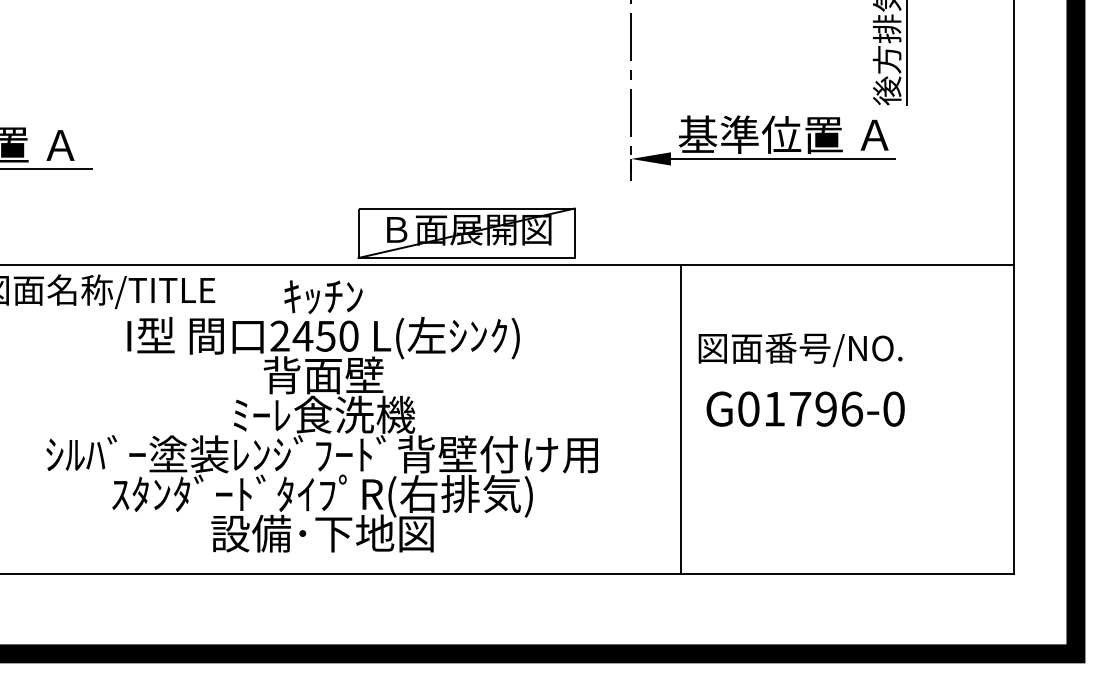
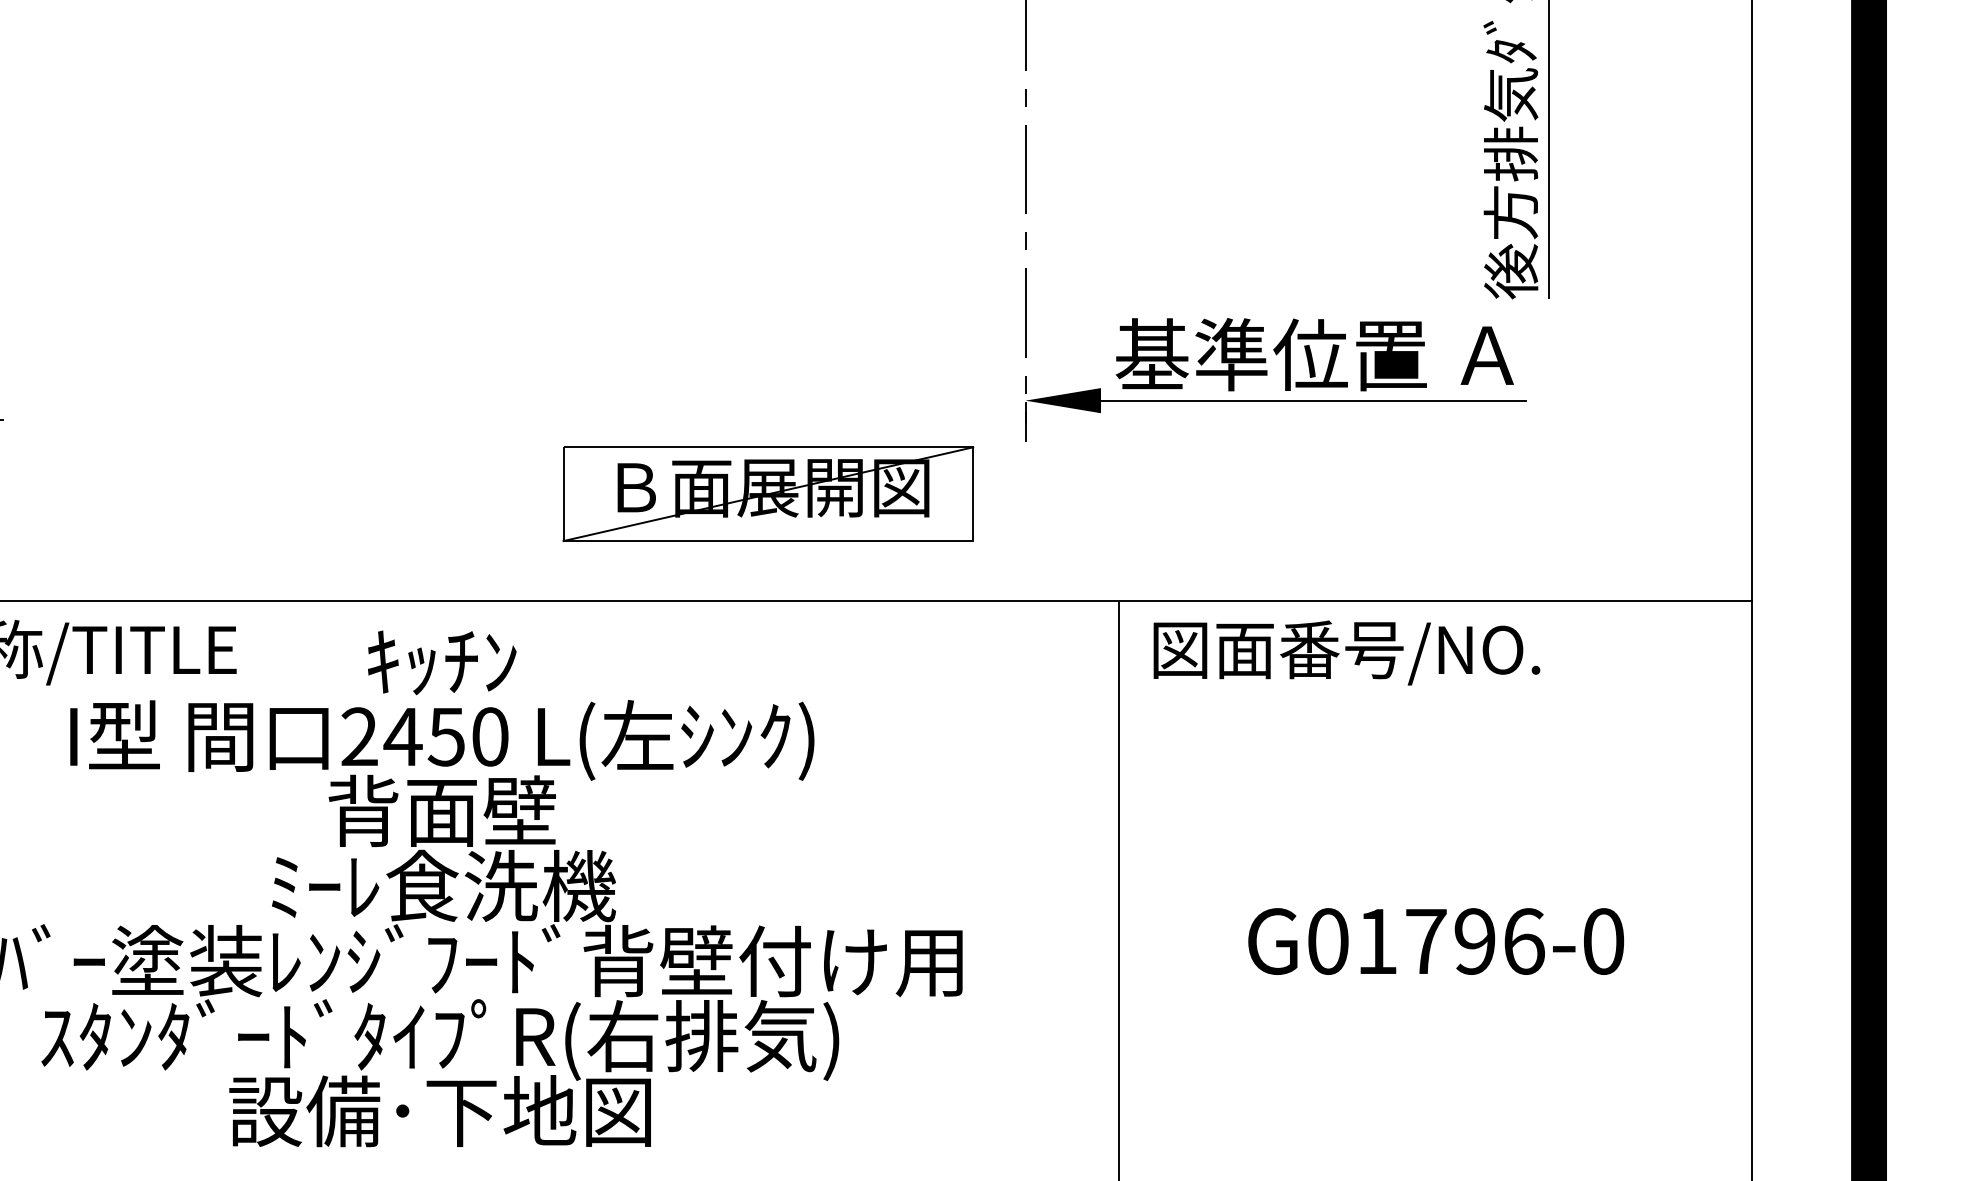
part: (466, 232) -> (768, 492), moved
text: (800, 350) -> (1346, 653), moved
text: (805, 408) -> (1435, 940), moved

